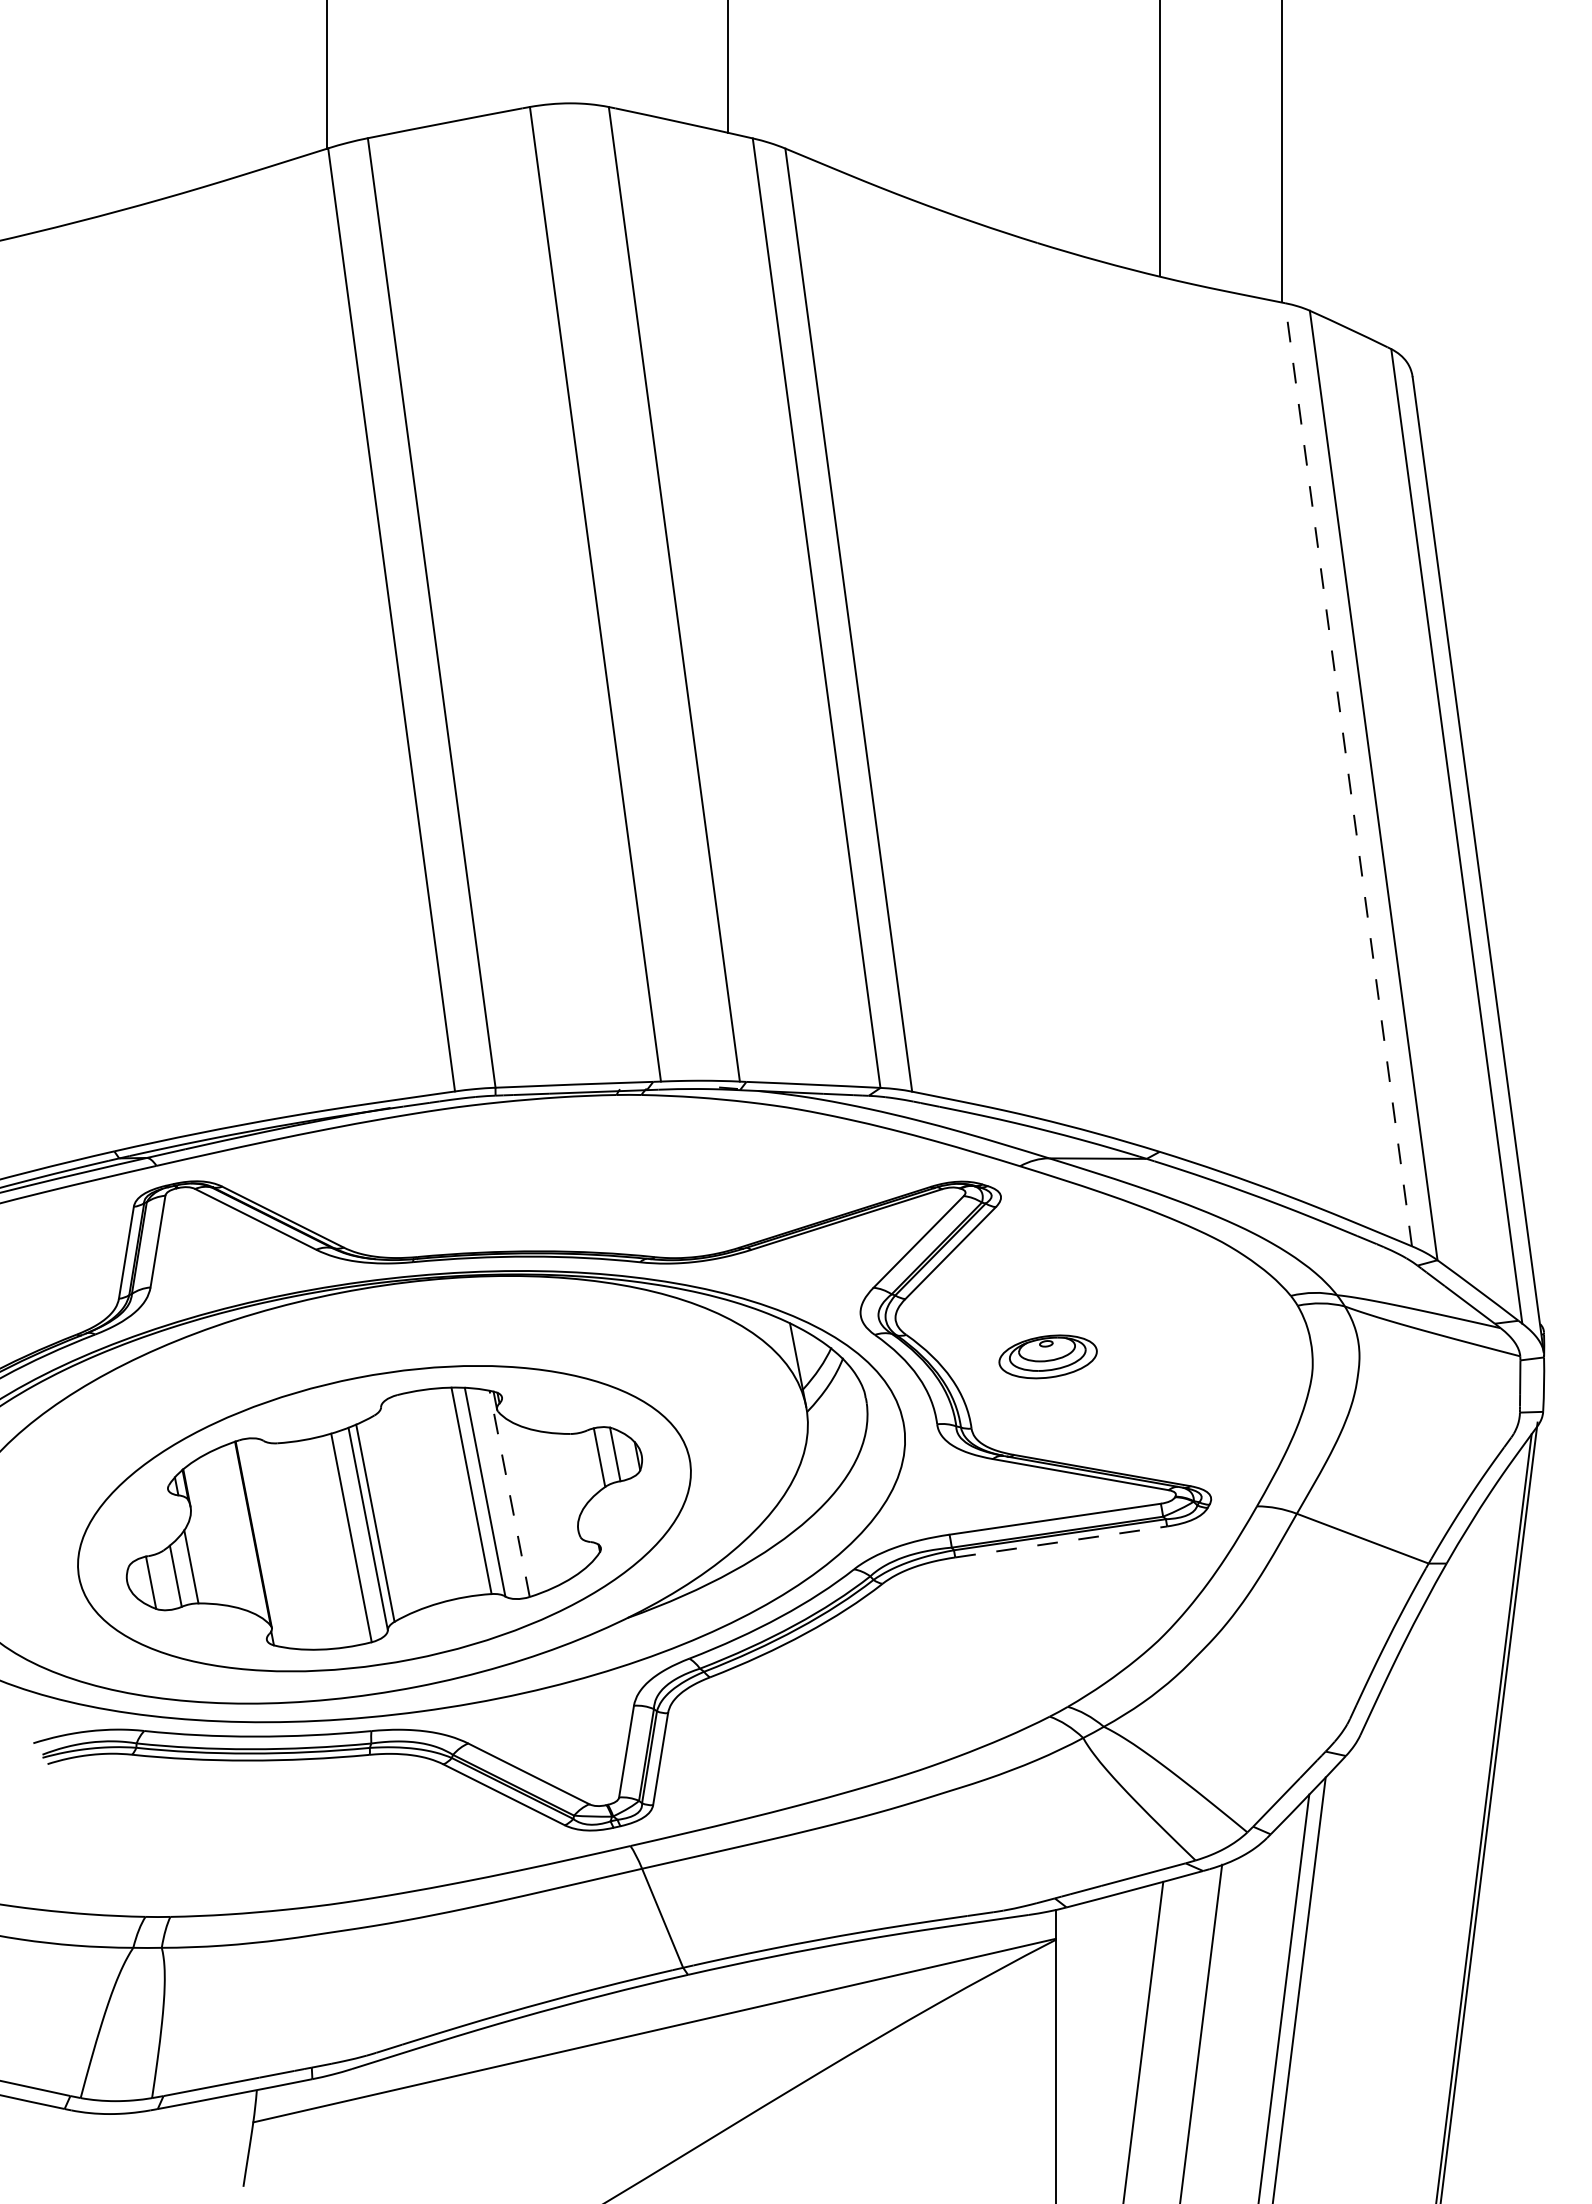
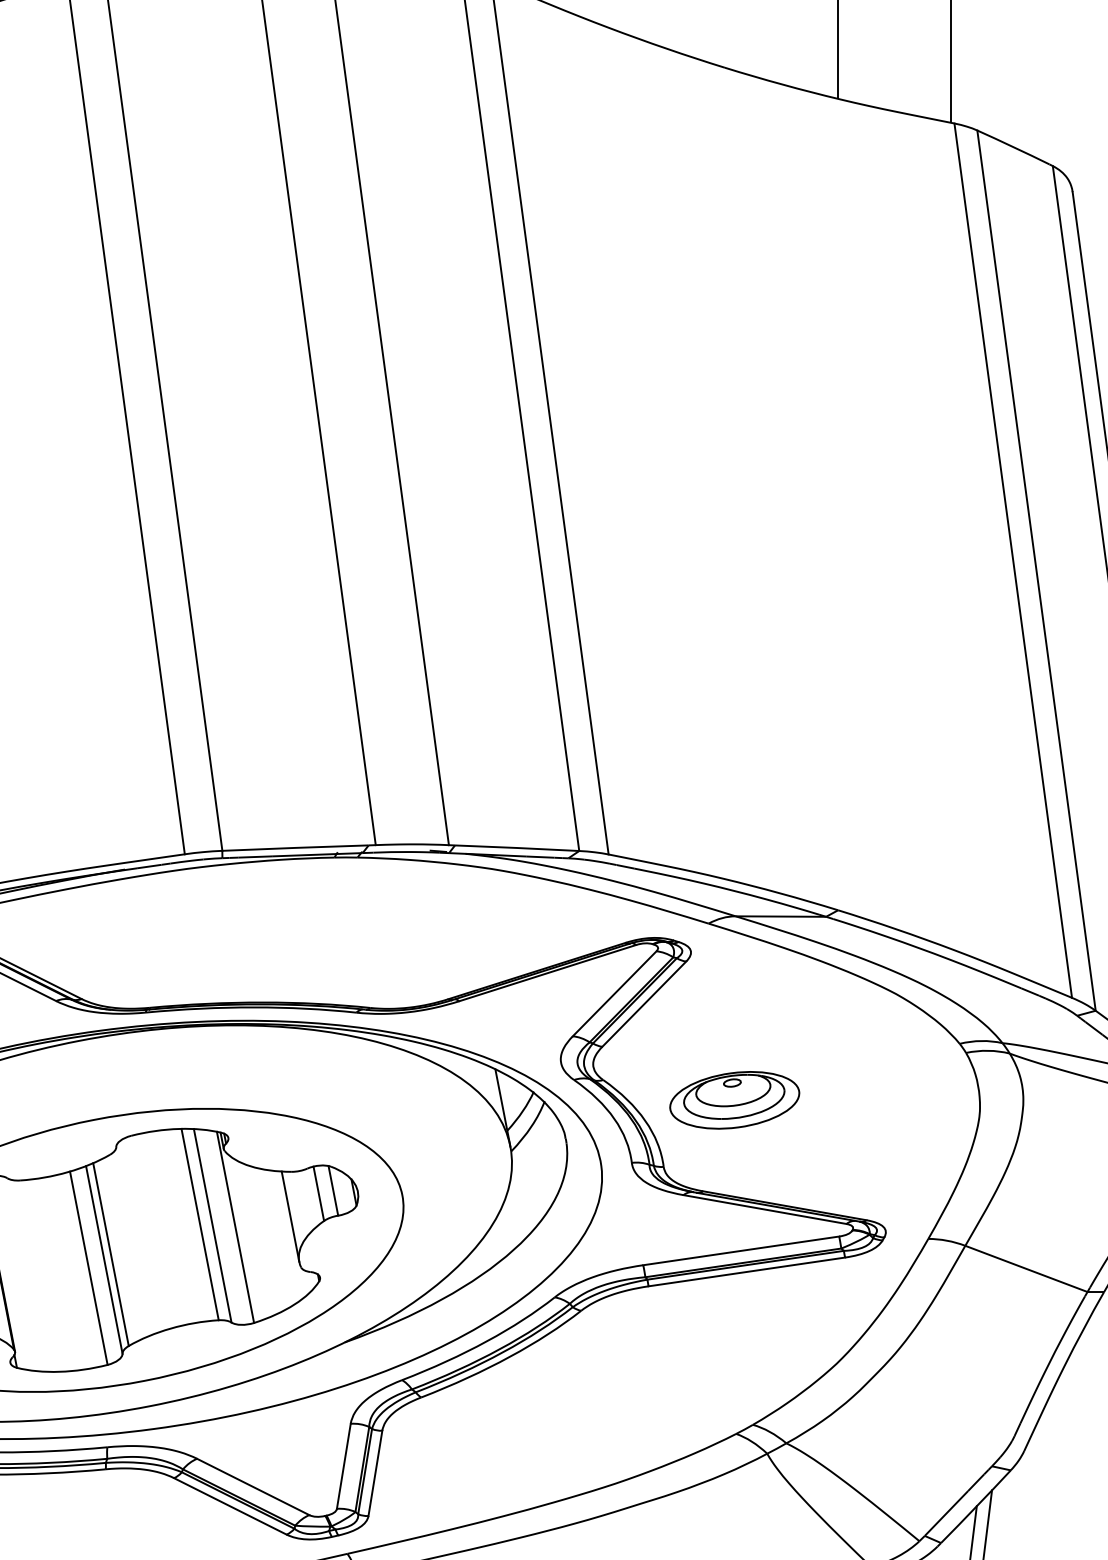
line: (1348, 774) -> (1013, 560), dashed -> solid
part: (1047, 1356) -> (734, 1100), size x1.43
line: (568, 1481) -> (290, 1215), added
line: (509, 1493) -> (235, 1227), dashed -> solid
line: (1061, 1541) -> (747, 1271), dashed -> solid

